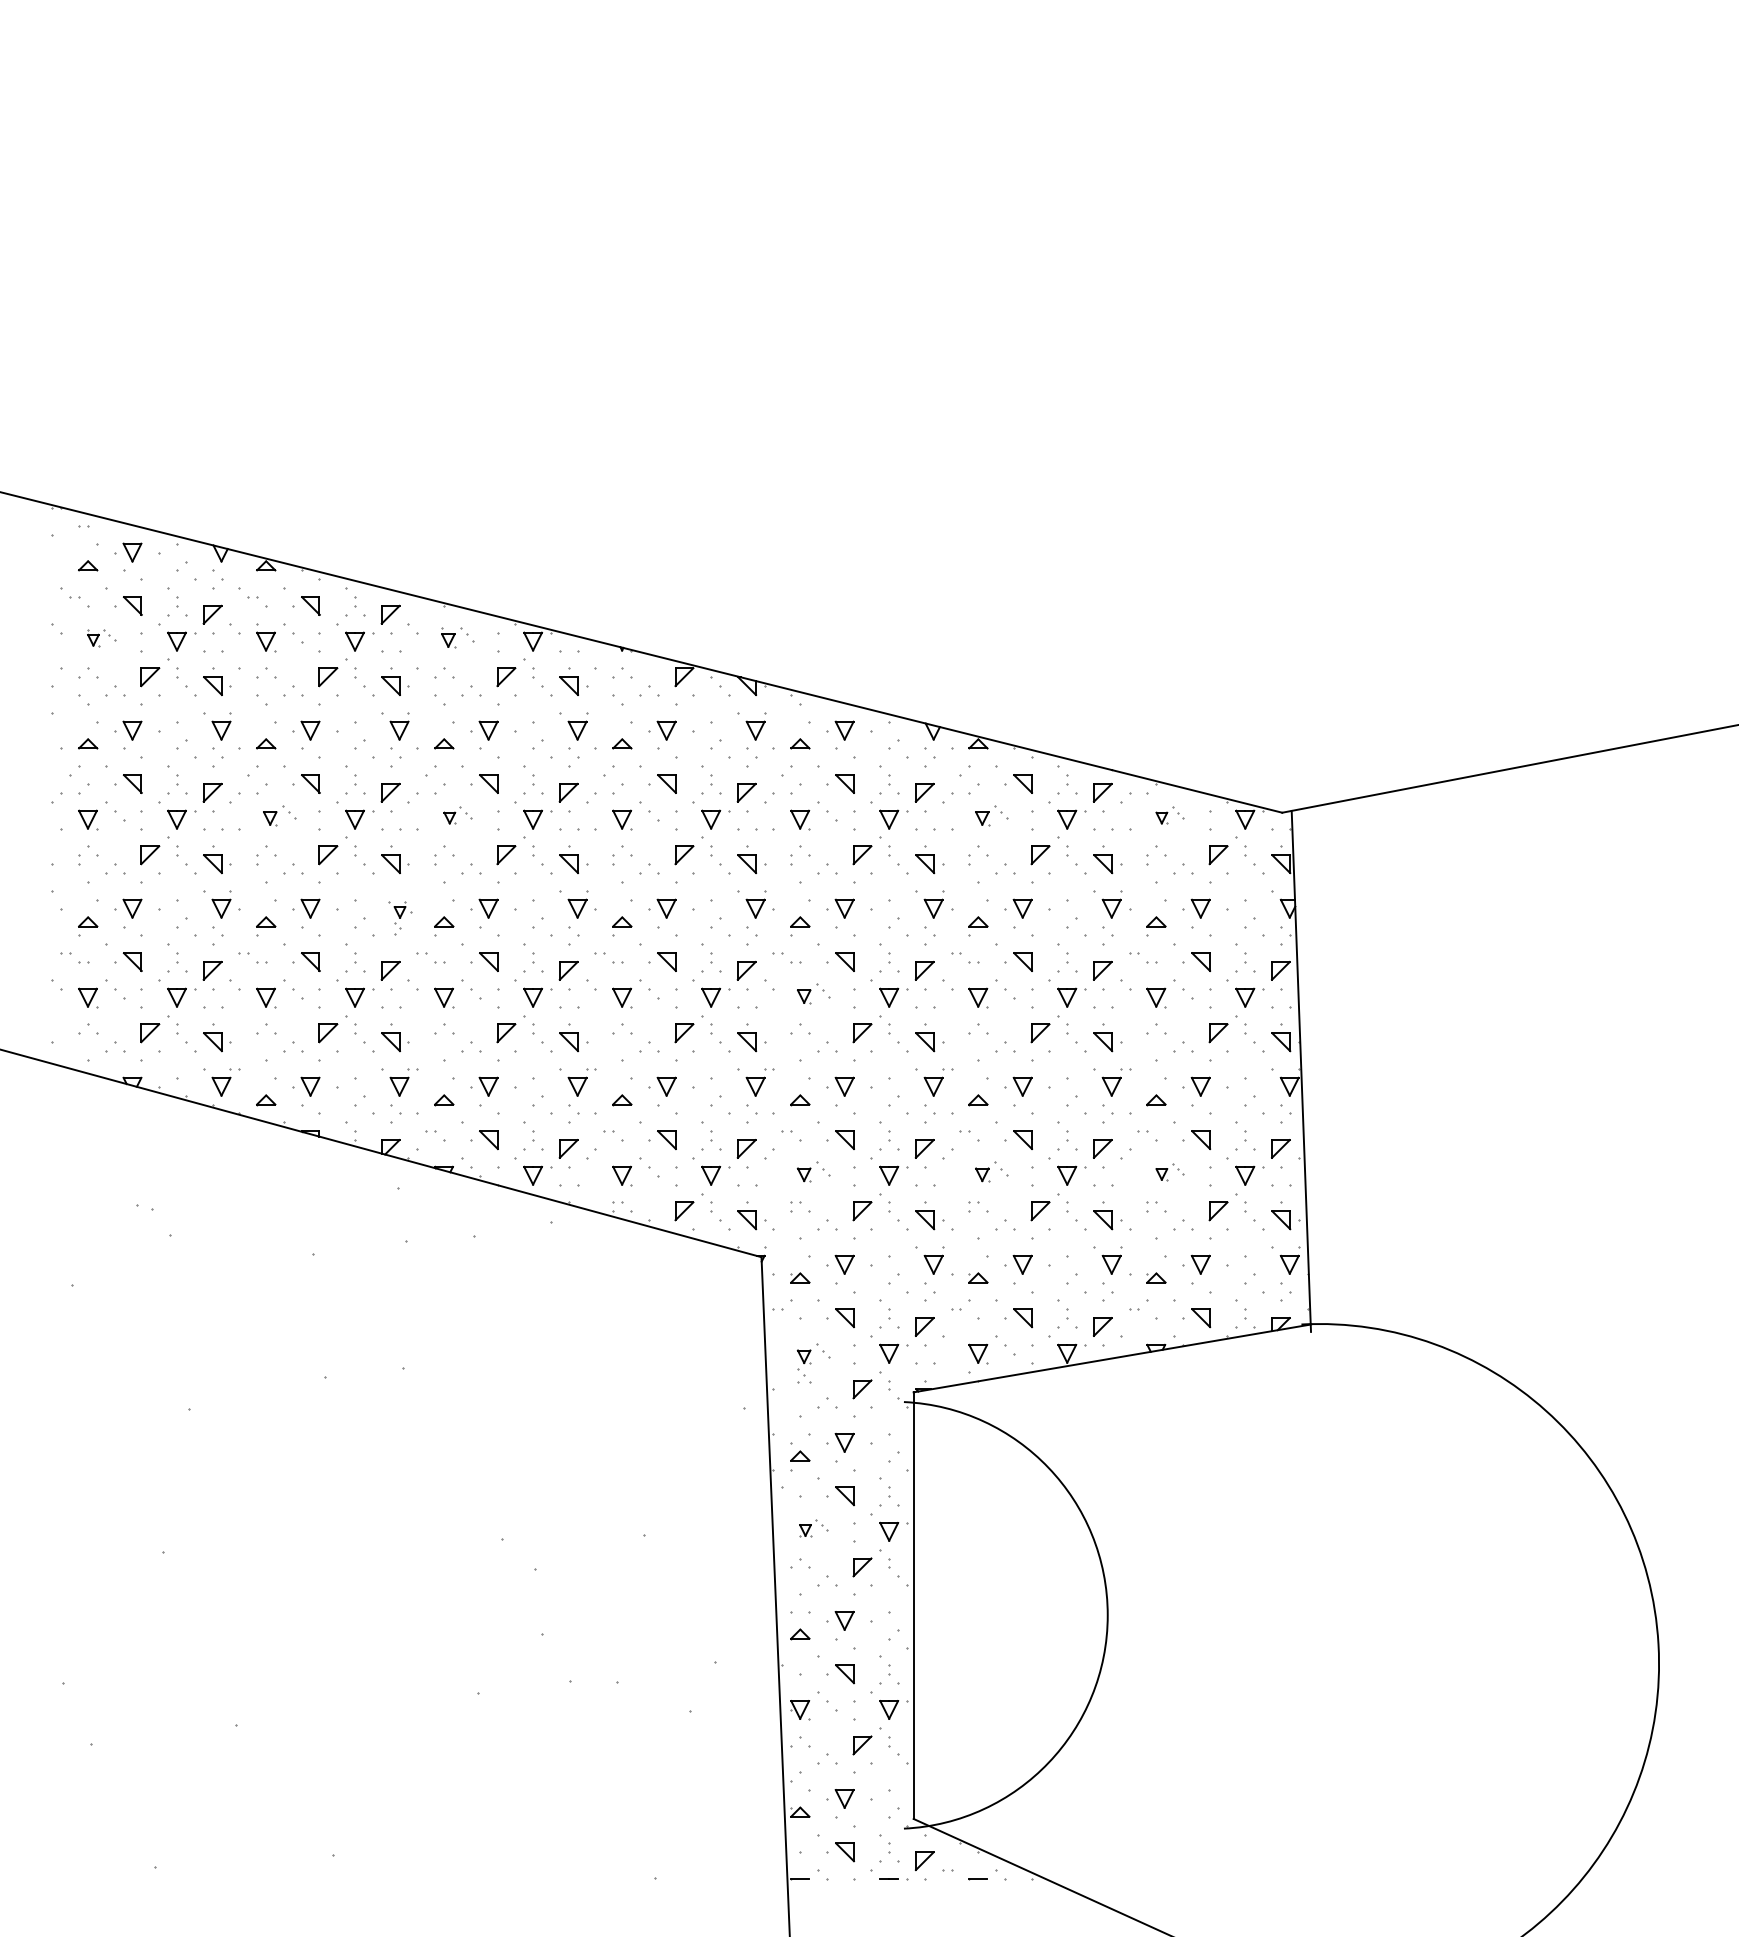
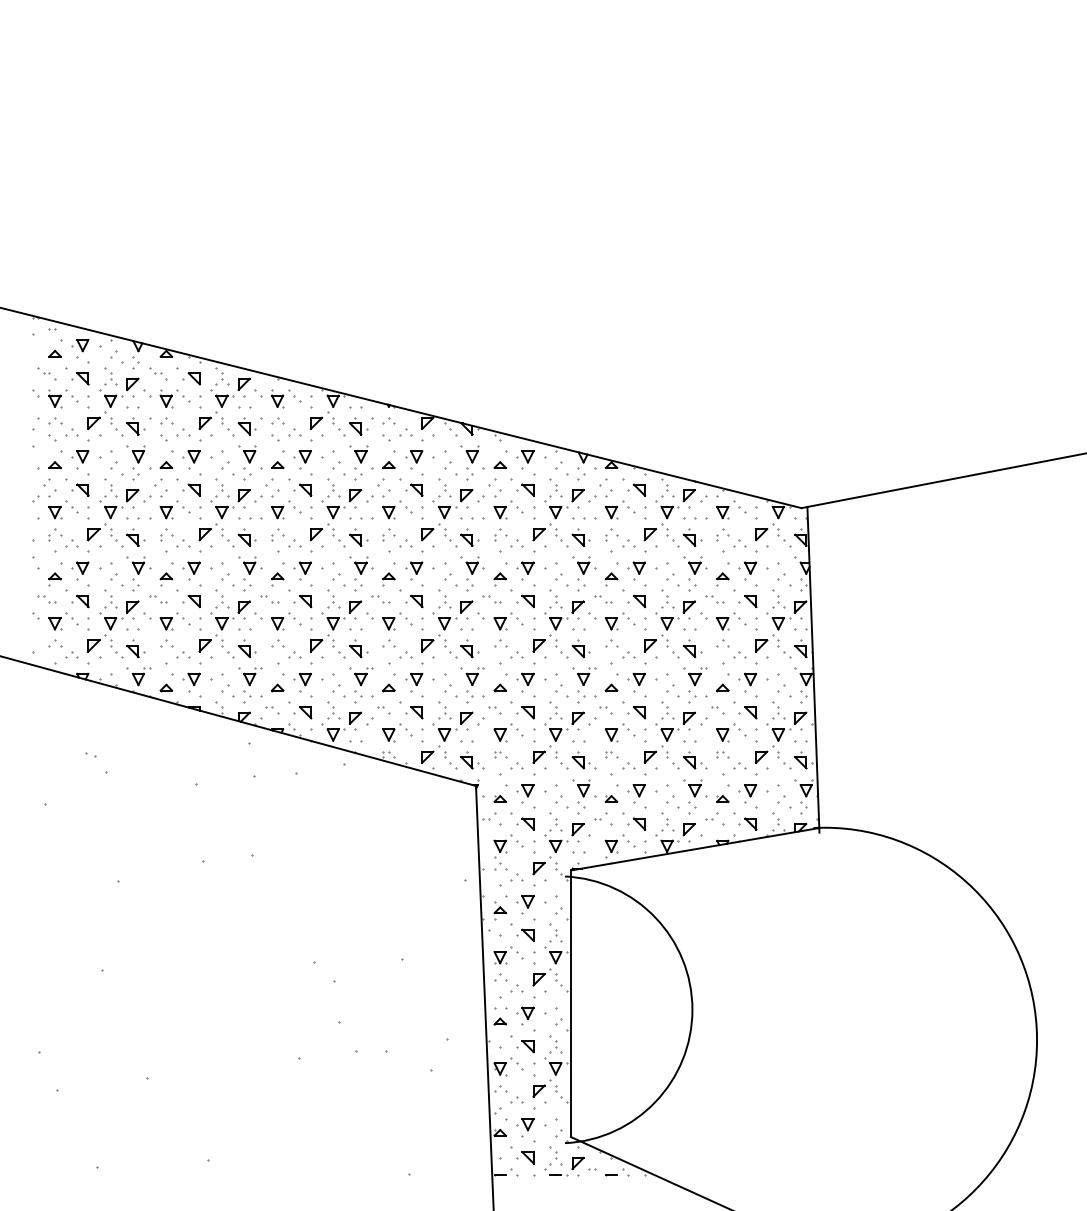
part: (101, 637) -> (63, 398), size x1.67
part: (458, 637) -> (286, 398), size x1.43
part: (279, 814) -> (174, 509), size x1.43
part: (458, 814) -> (286, 509), size x1.67
part: (991, 814) -> (619, 509), size x1.43
part: (1170, 814) -> (731, 509), size x1.67
part: (400, 917) -> (250, 573), size x1.67
part: (813, 994) -> (508, 621), size x1.43
part: (813, 1171) -> (508, 732), size x1.43
part: (991, 1171) -> (619, 732), size x1.43
part: (1170, 1171) -> (731, 732), size x1.67
part: (813, 1363) -> (508, 852), size x1.43
part: (813, 1528) -> (508, 955), size x1.67

